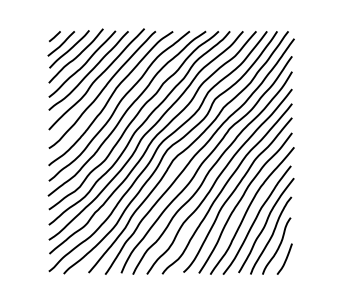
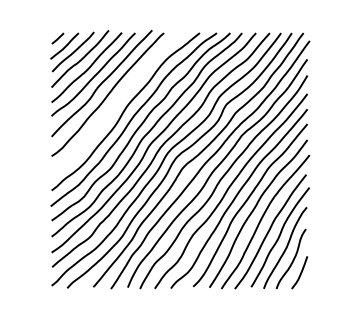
curve: (110, 98) -> (116, 103), removed

